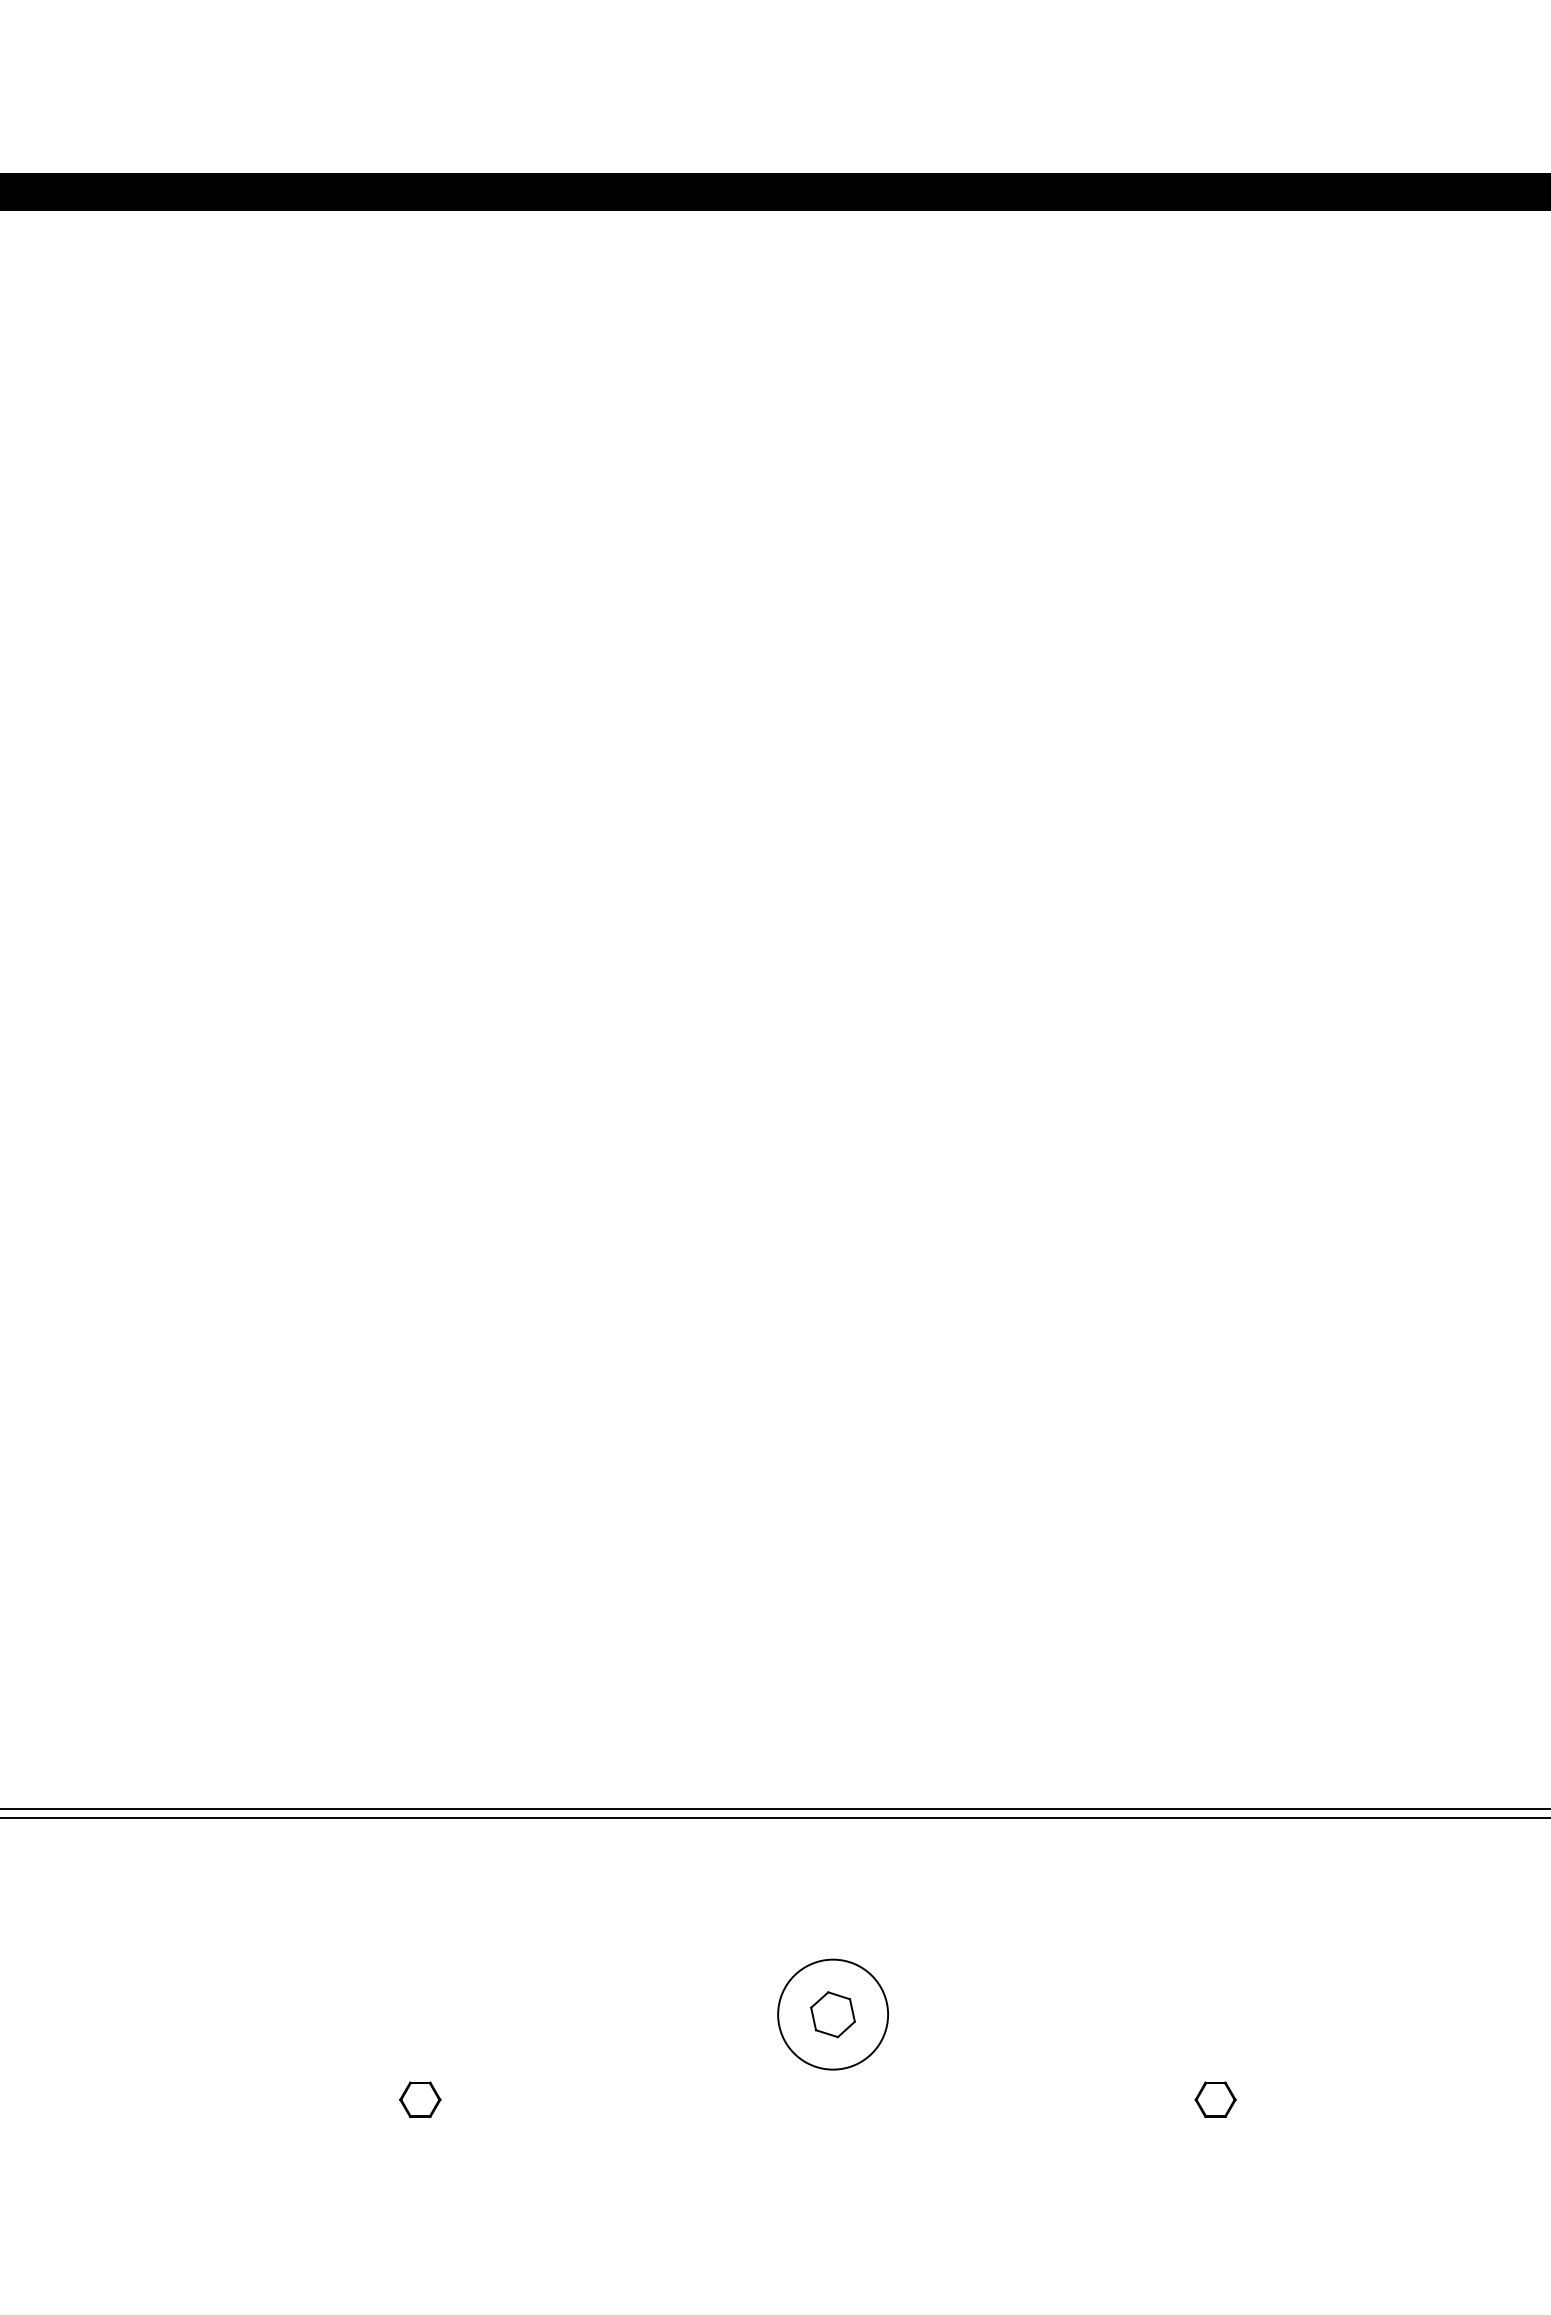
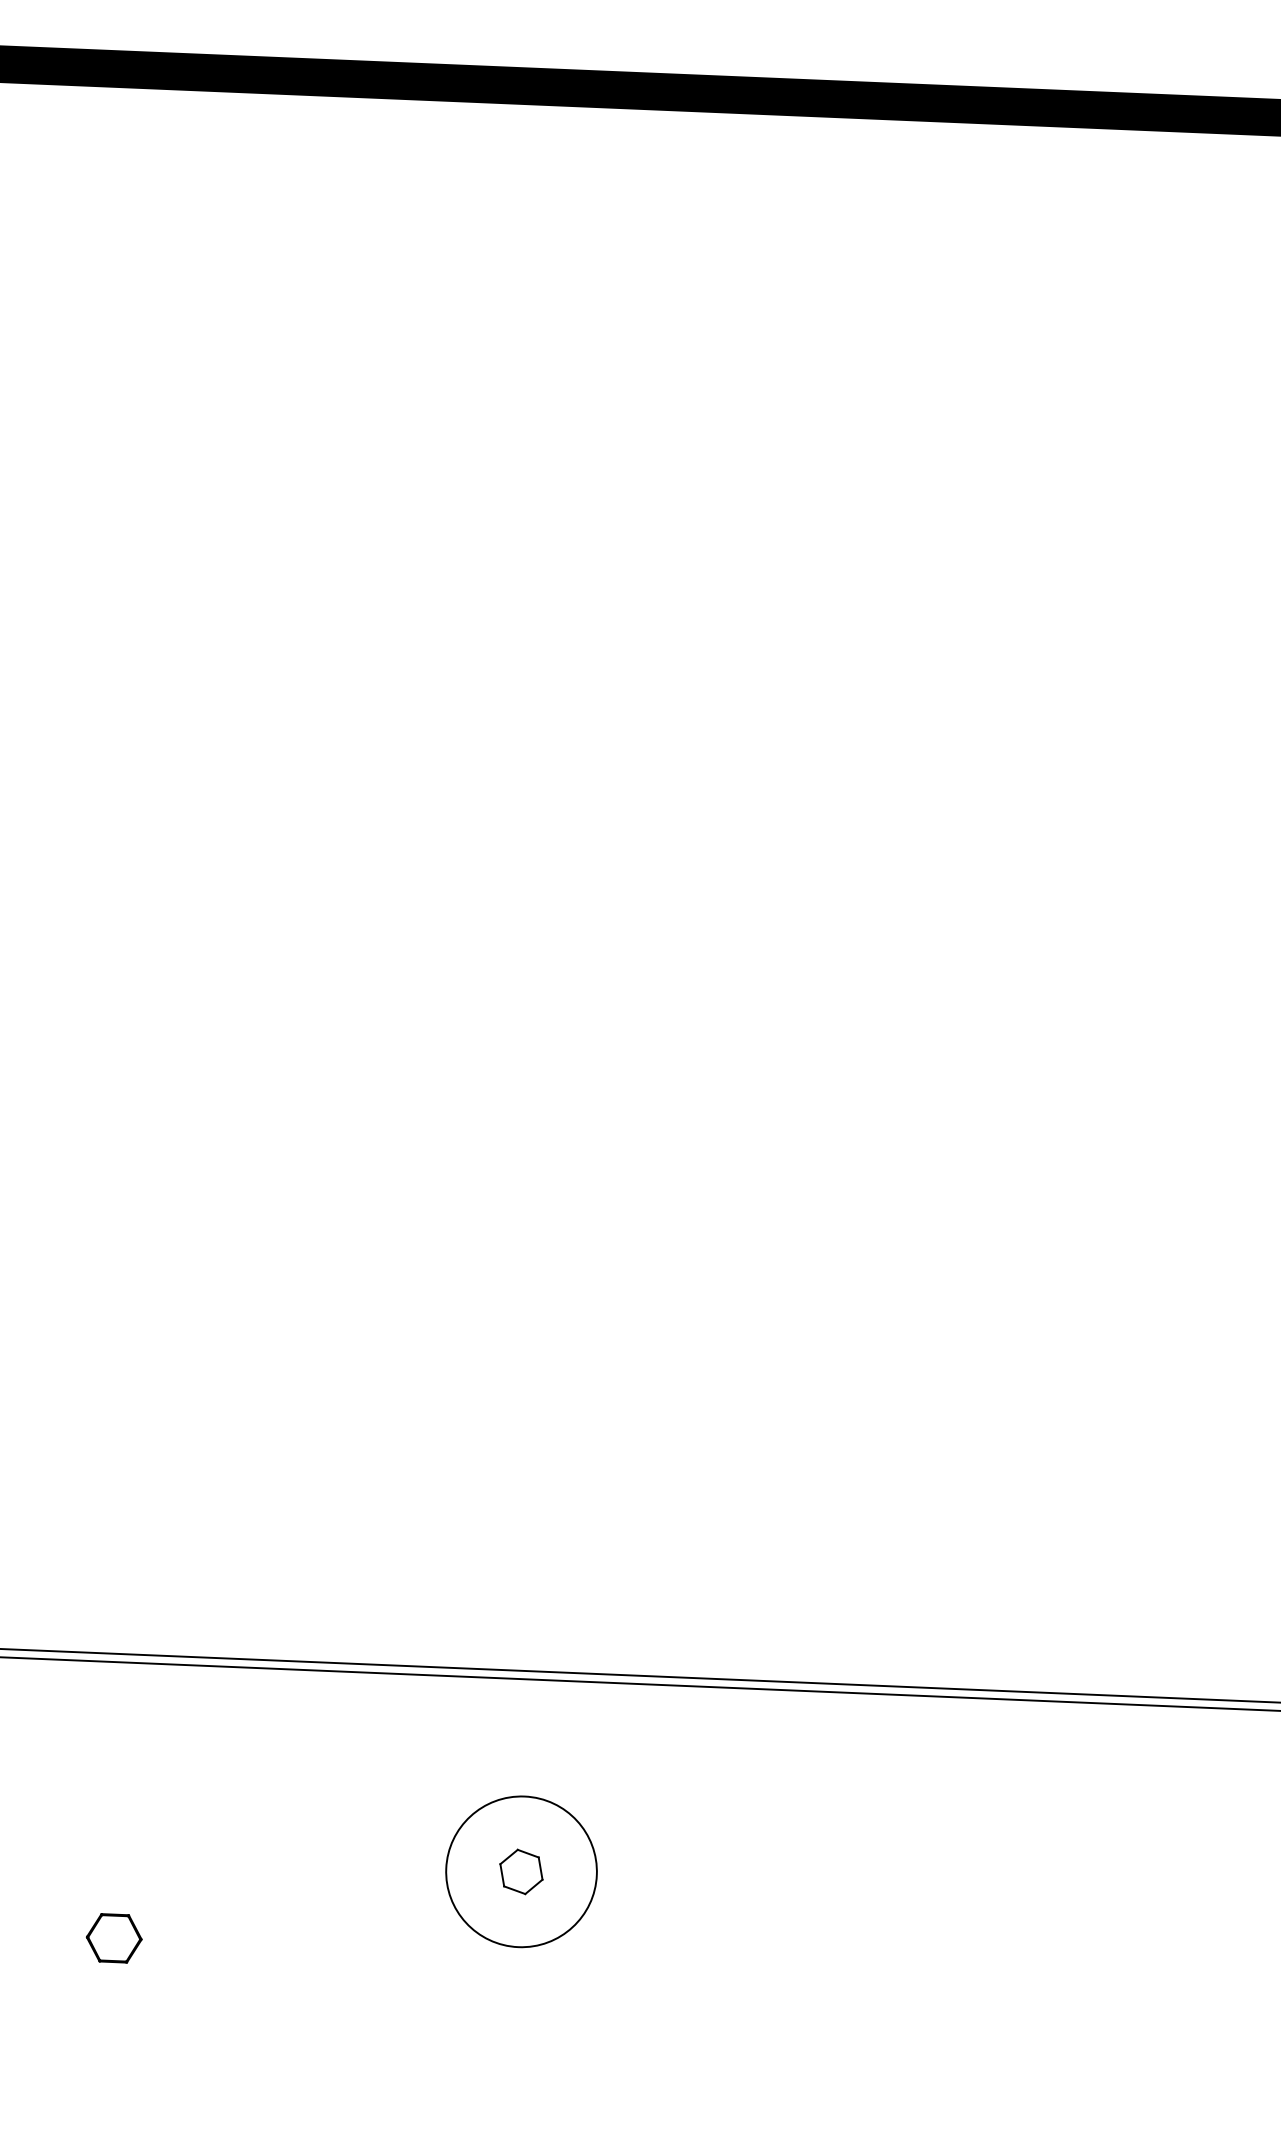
circle: (833, 2014) -> (521, 1871), size x1.4
part: (420, 2099) -> (114, 1937), size x1.4
part: (1215, 2099) -> (892, 1970), removed

